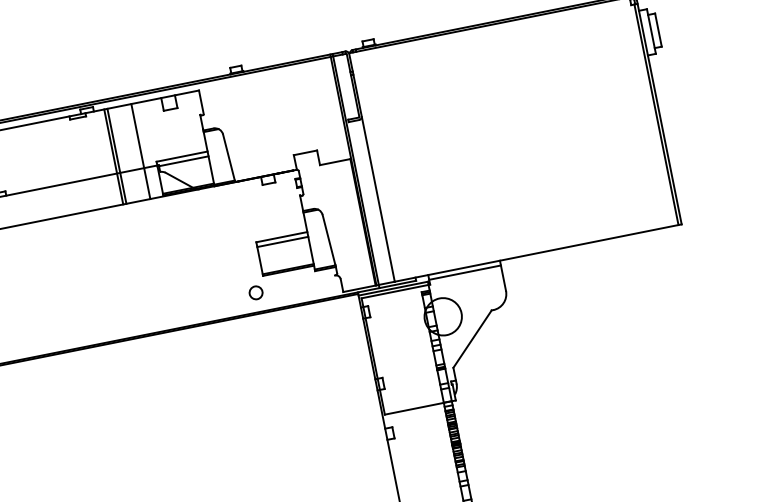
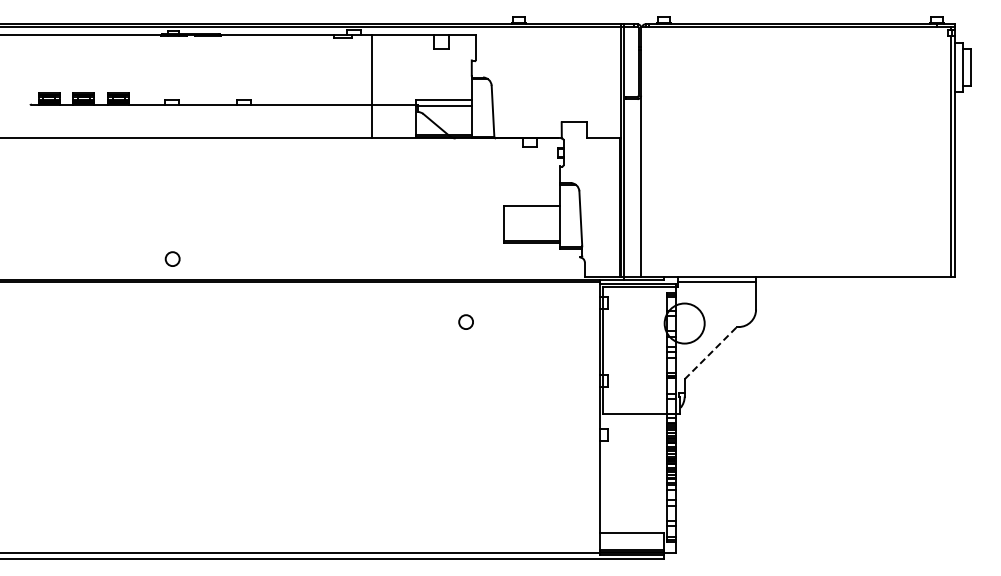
line: (140, 151) -> (401, 86), removed
line: (116, 156) -> (375, 86), removed
line: (282, 242) -> (531, 211), removed
circle: (255, 292) -> (465, 321), moved
line: (472, 339) -> (710, 353), solid -> dashed

